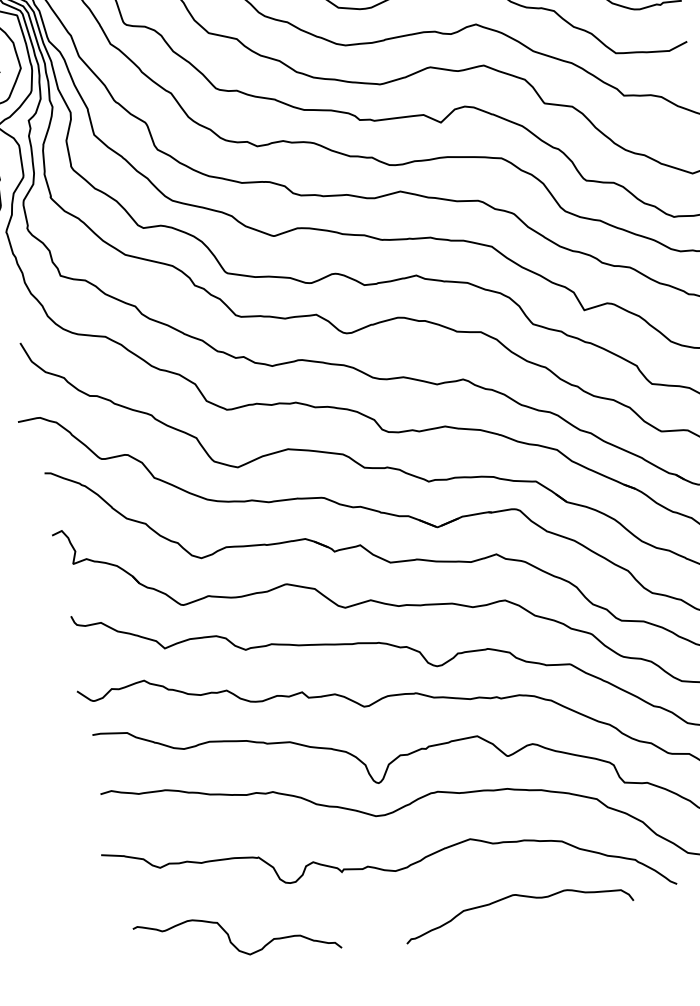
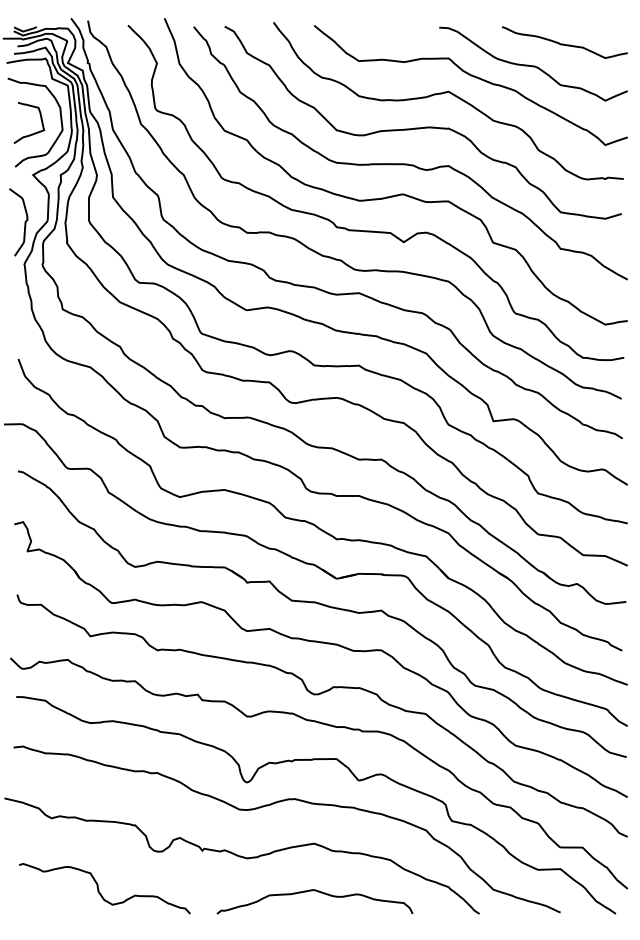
curve: (519, 896) -> (318, 892), moved

